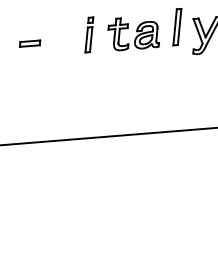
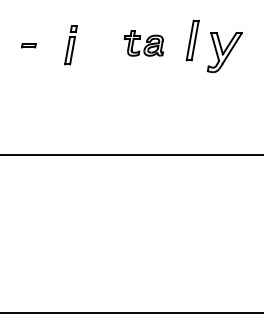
part: (133, 33) -> (143, 43), size x0.7
part: (88, 35) -> (70, 45), moved
part: (29, 43) -> (28, 45), size x0.6

